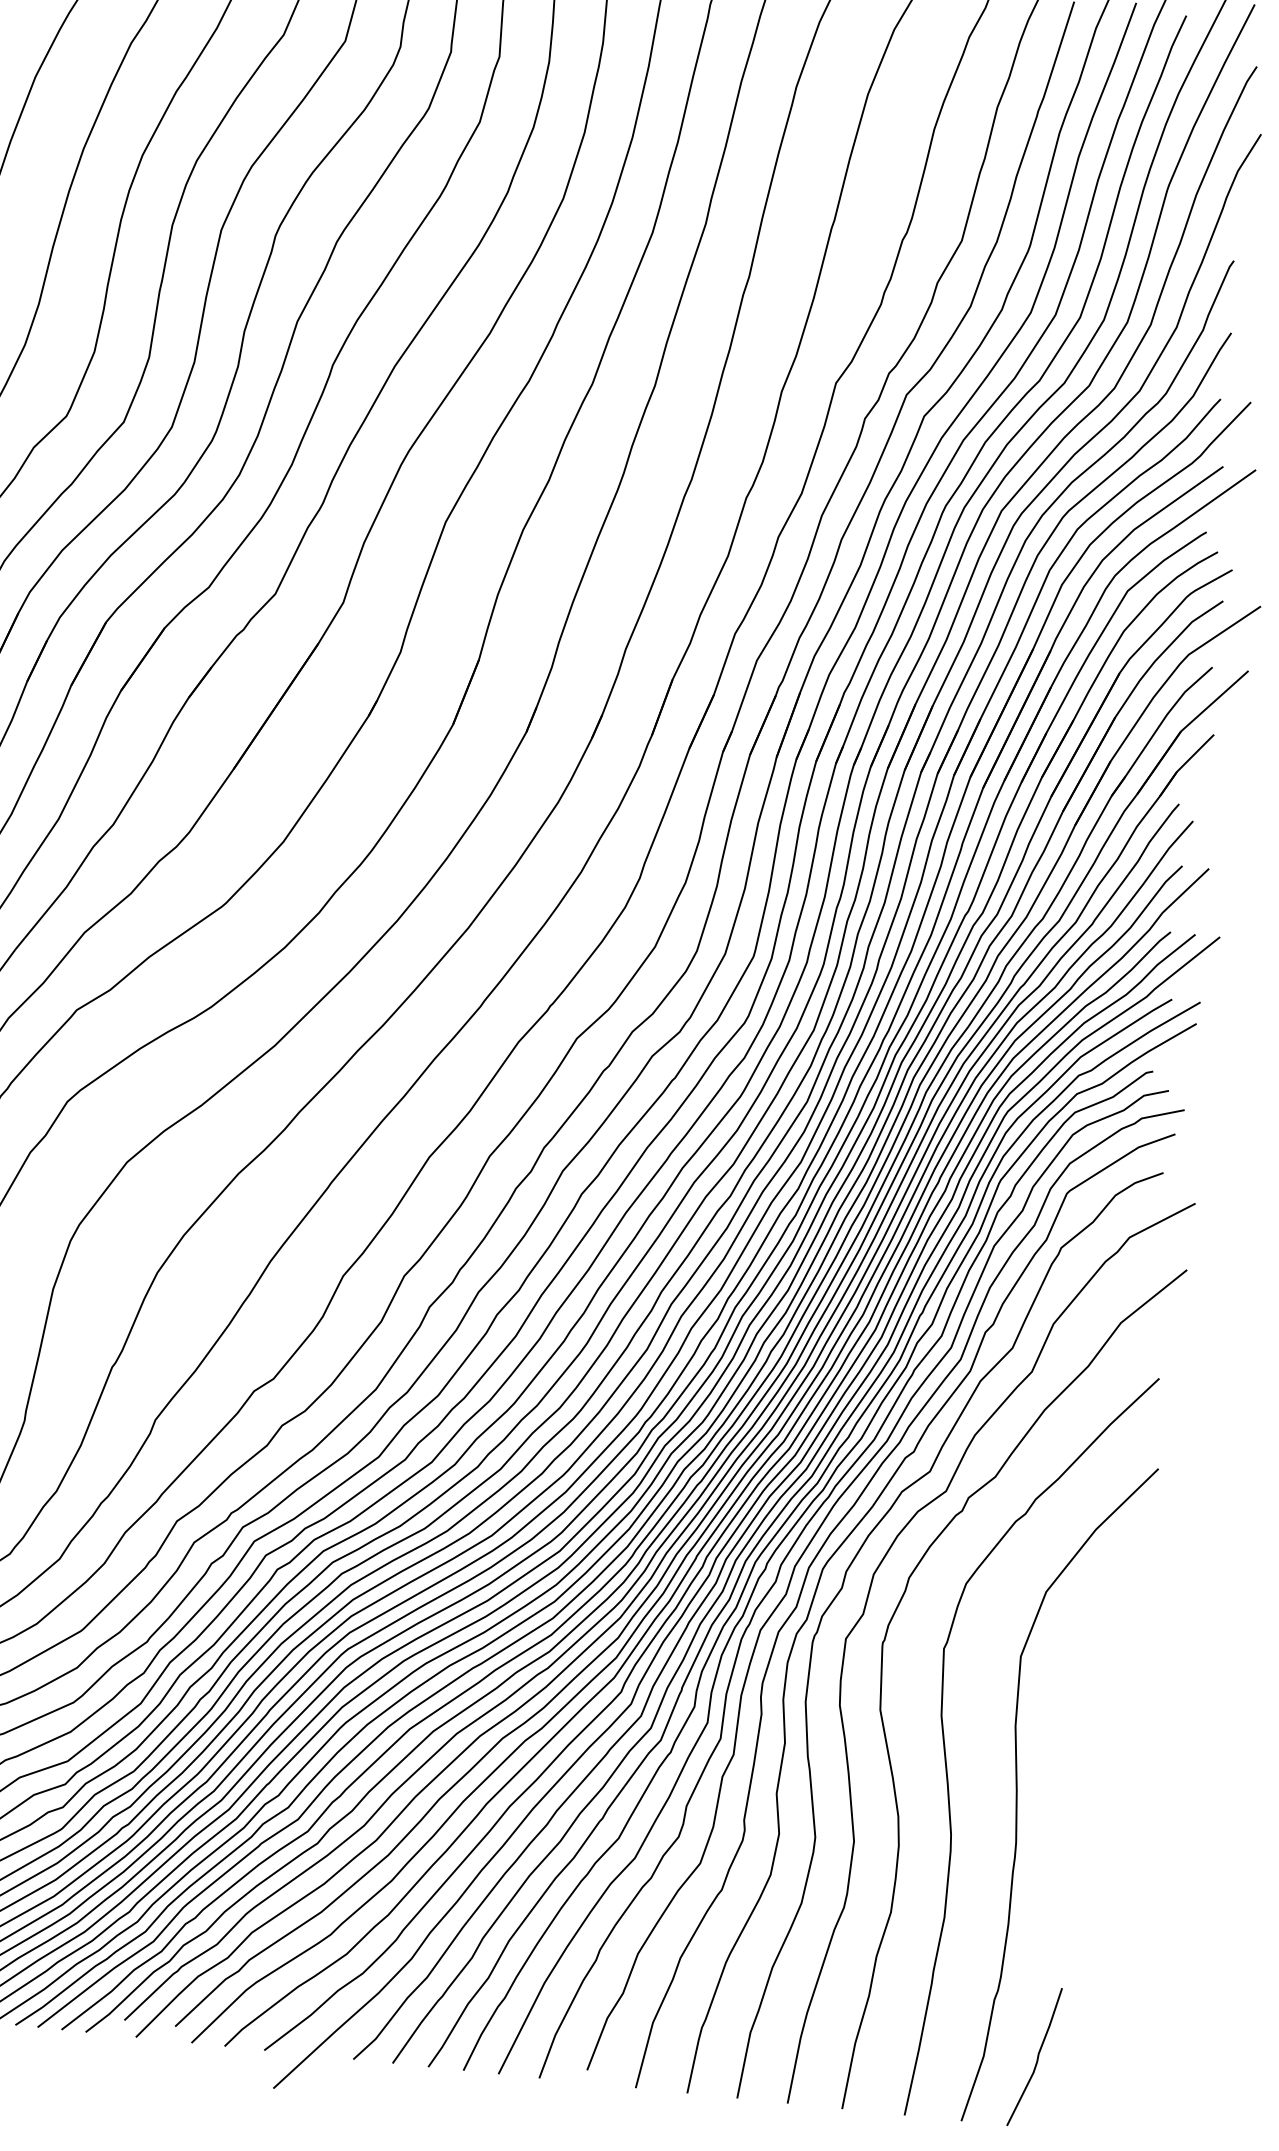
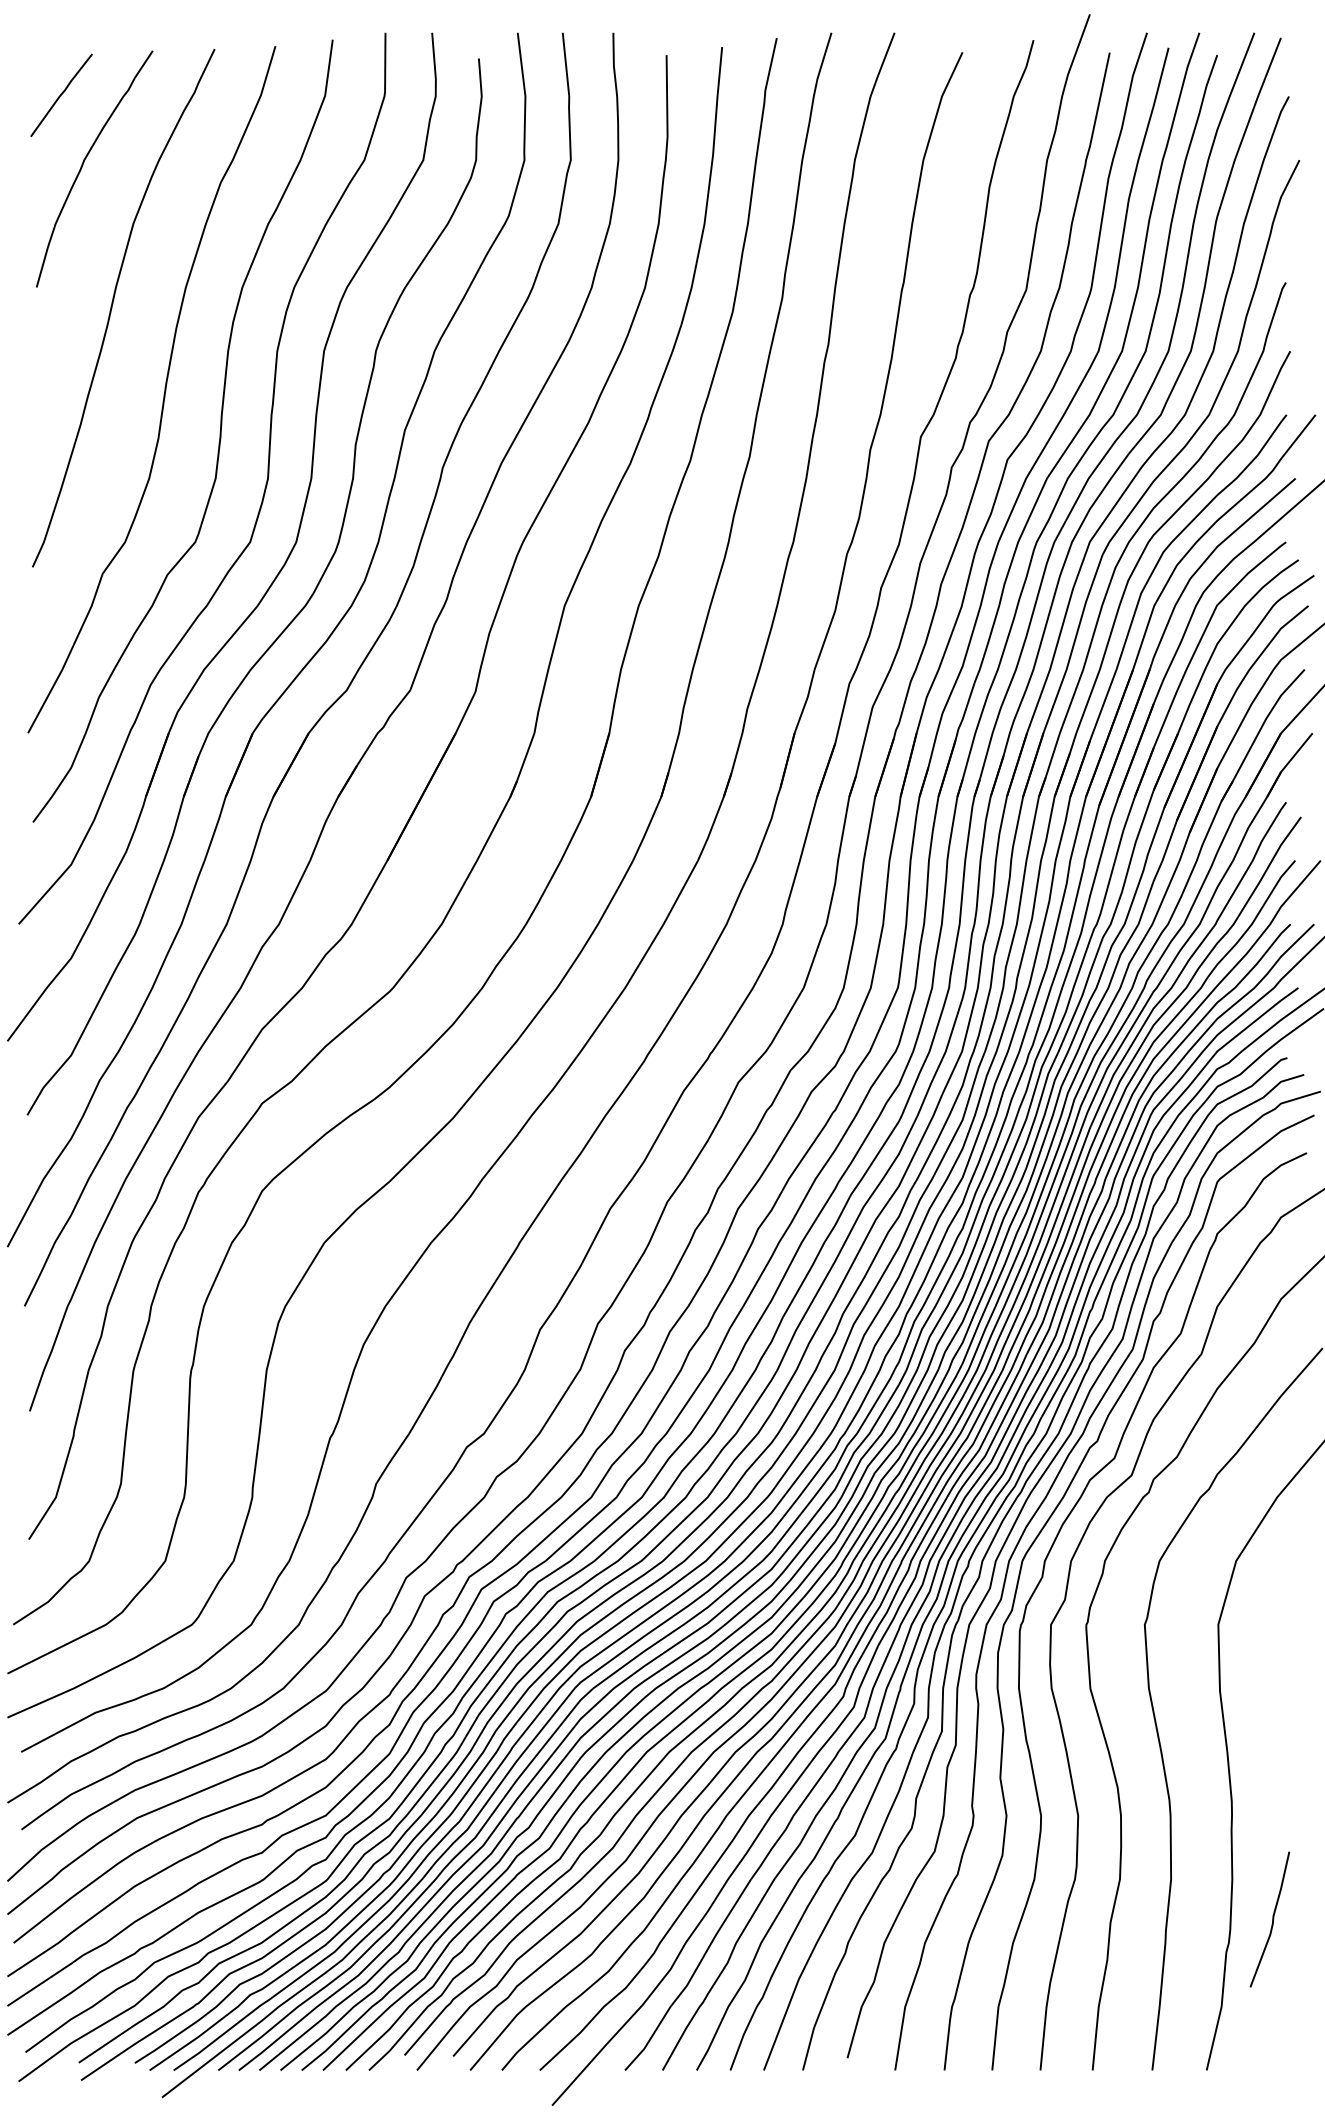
curve: (1037, 2057) -> (1272, 1919), moved

